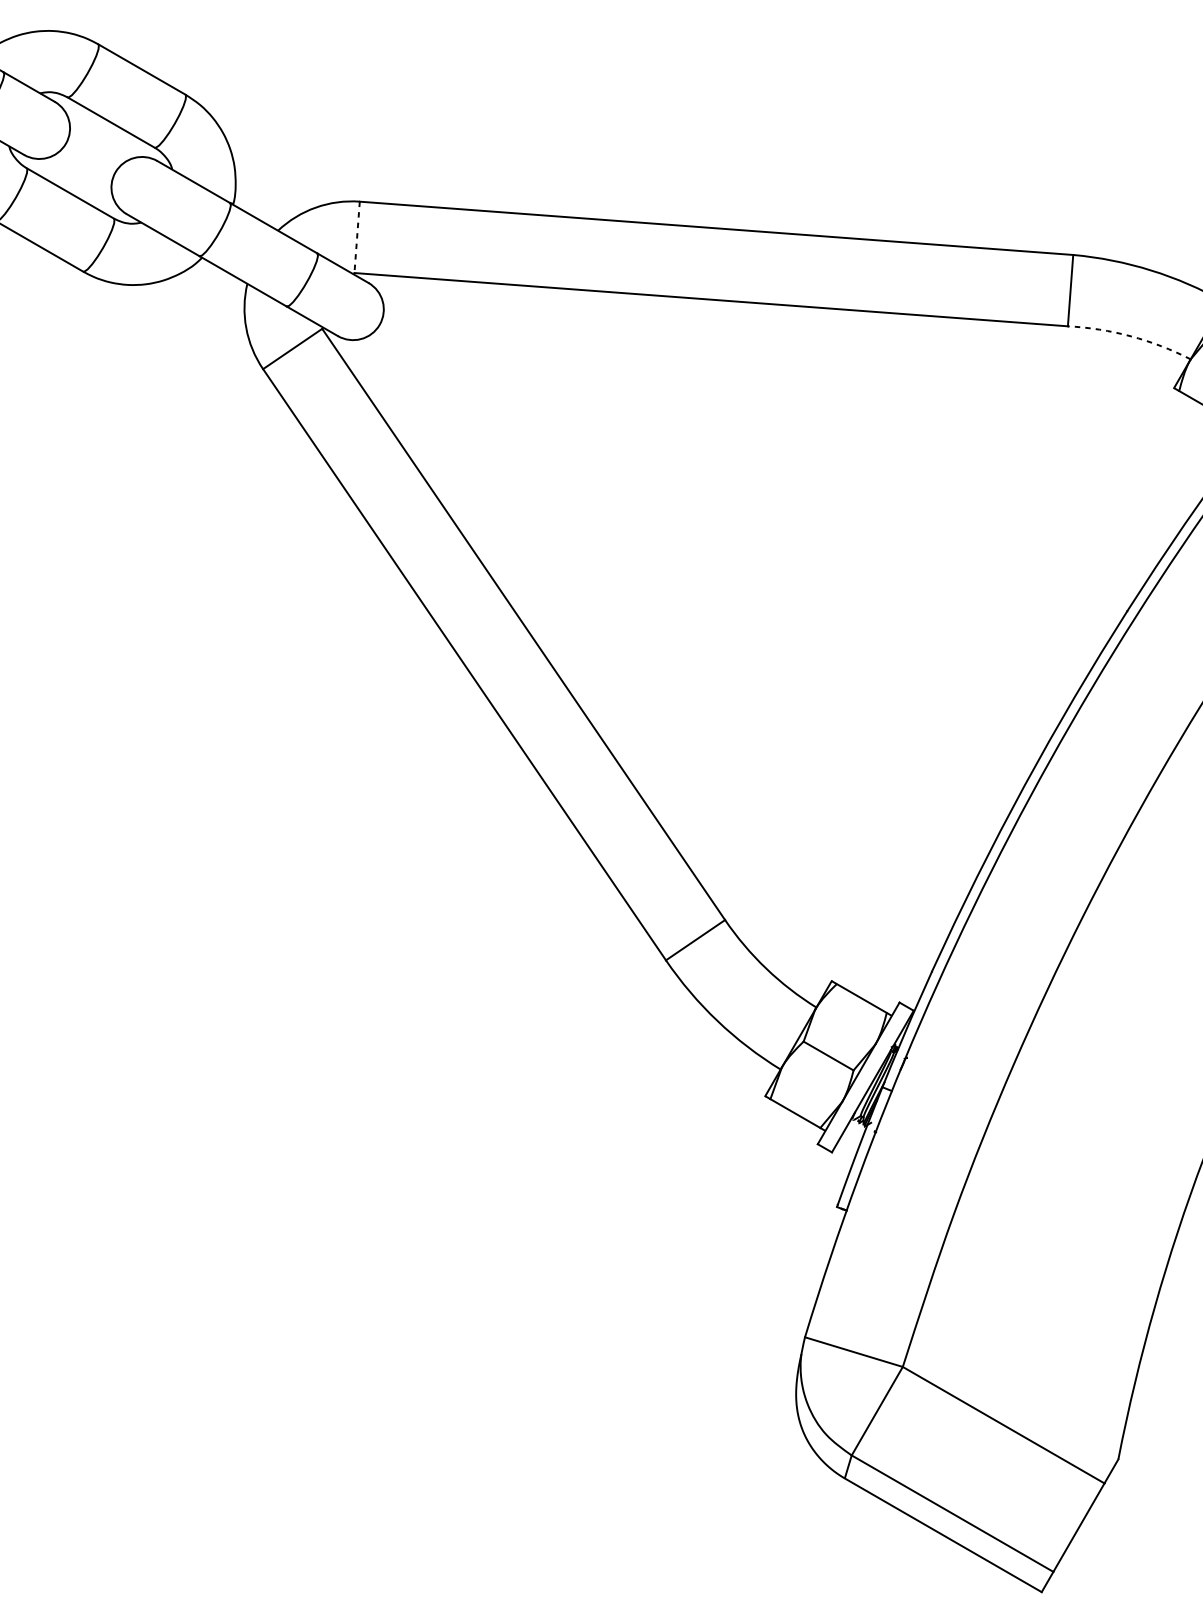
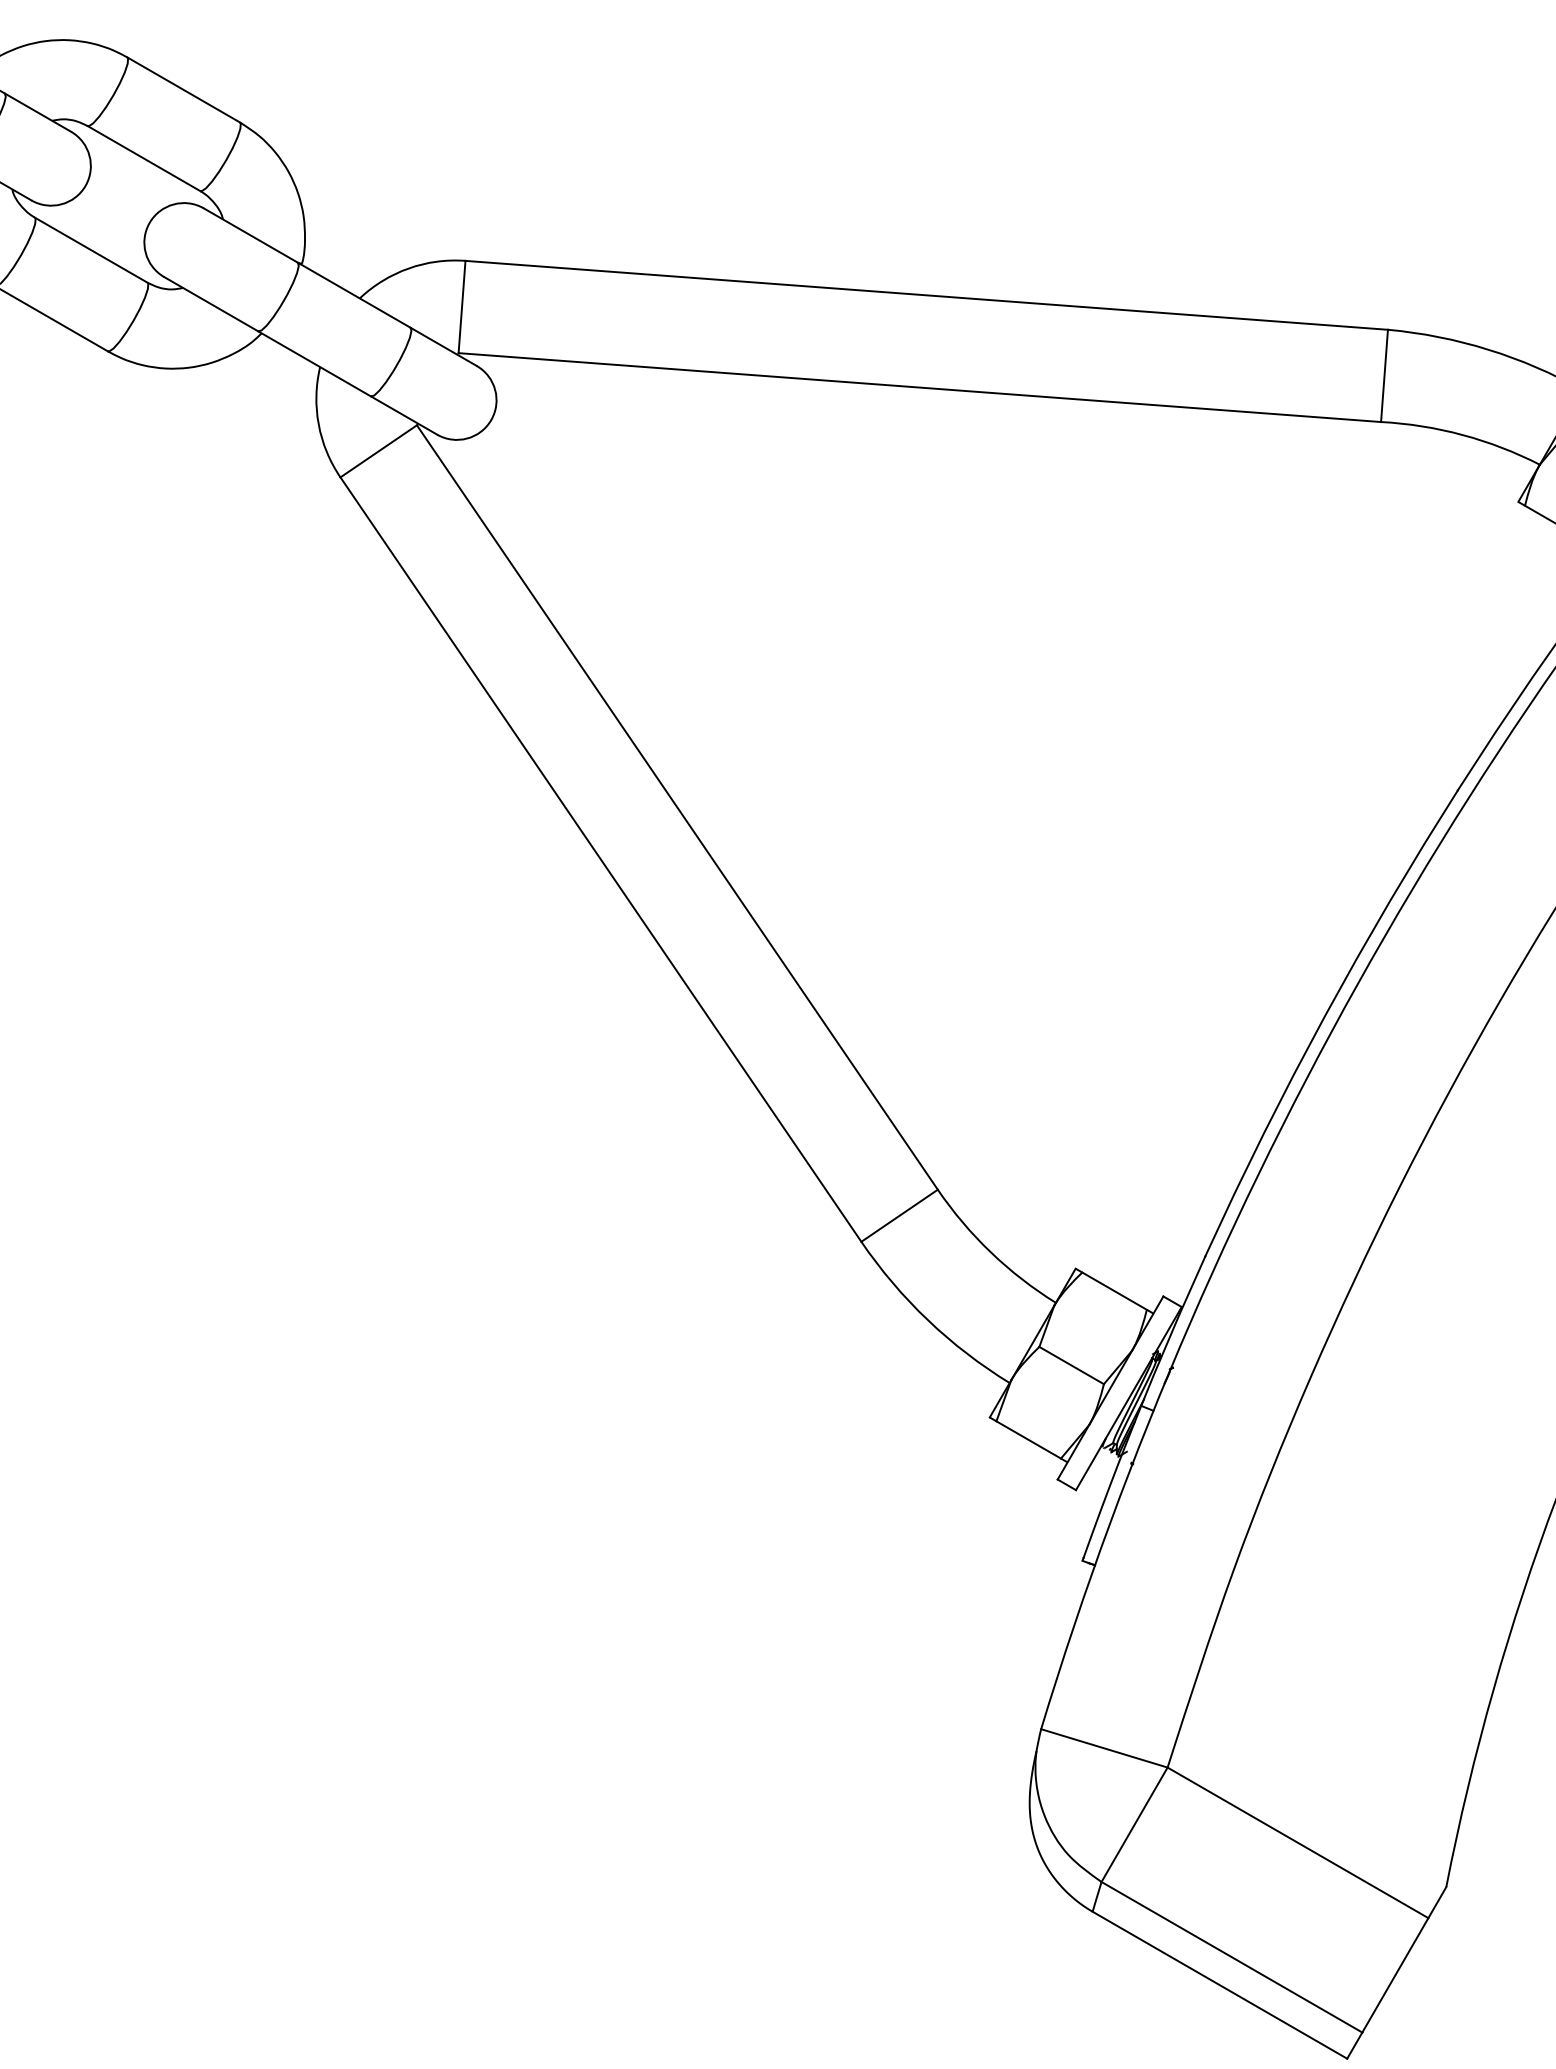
line: (357, 237) -> (462, 307), dashed -> solid
arc: (1130, 336) -> (1462, 435), dashed -> solid

